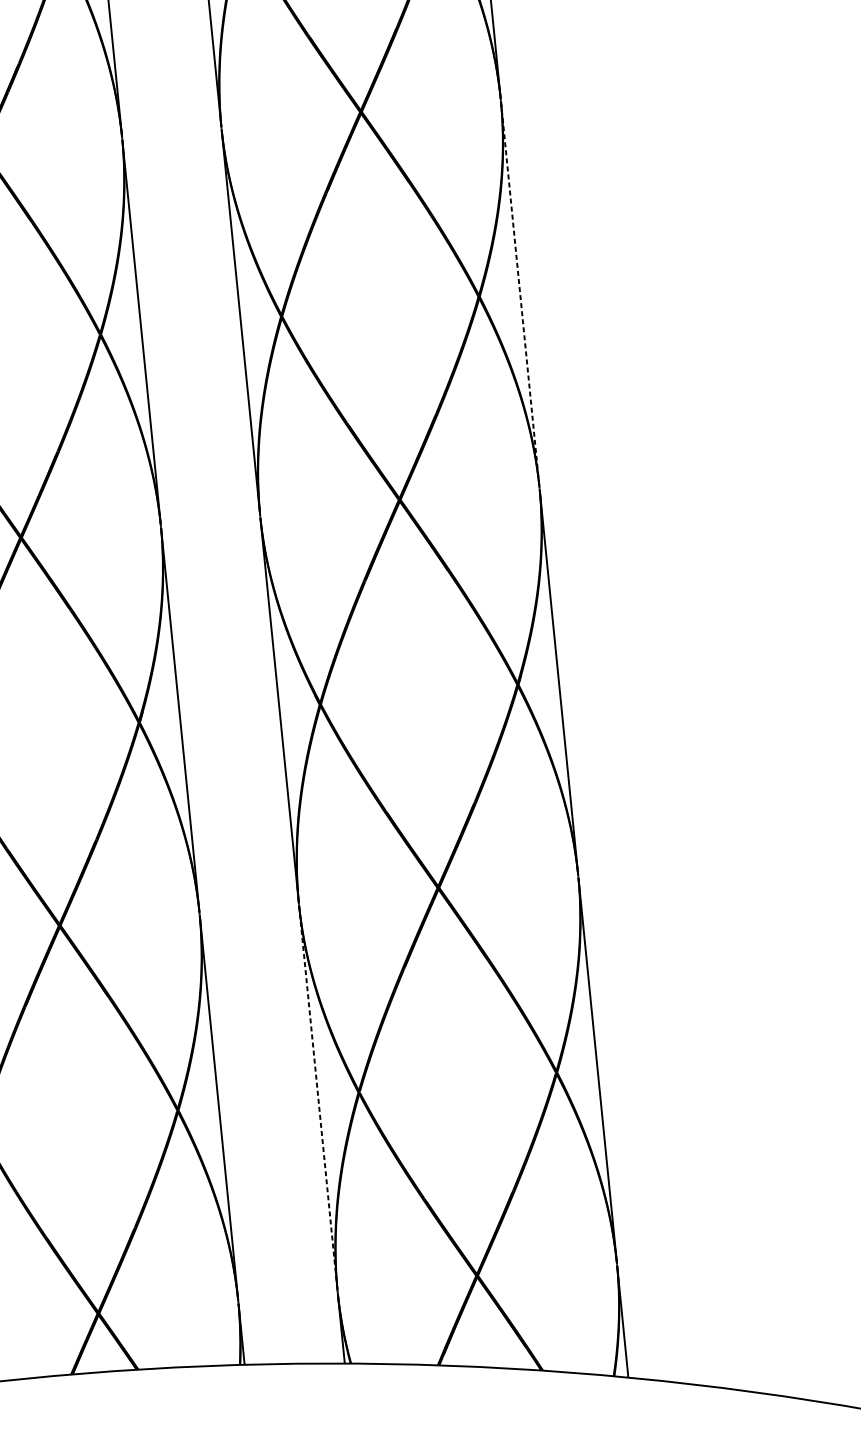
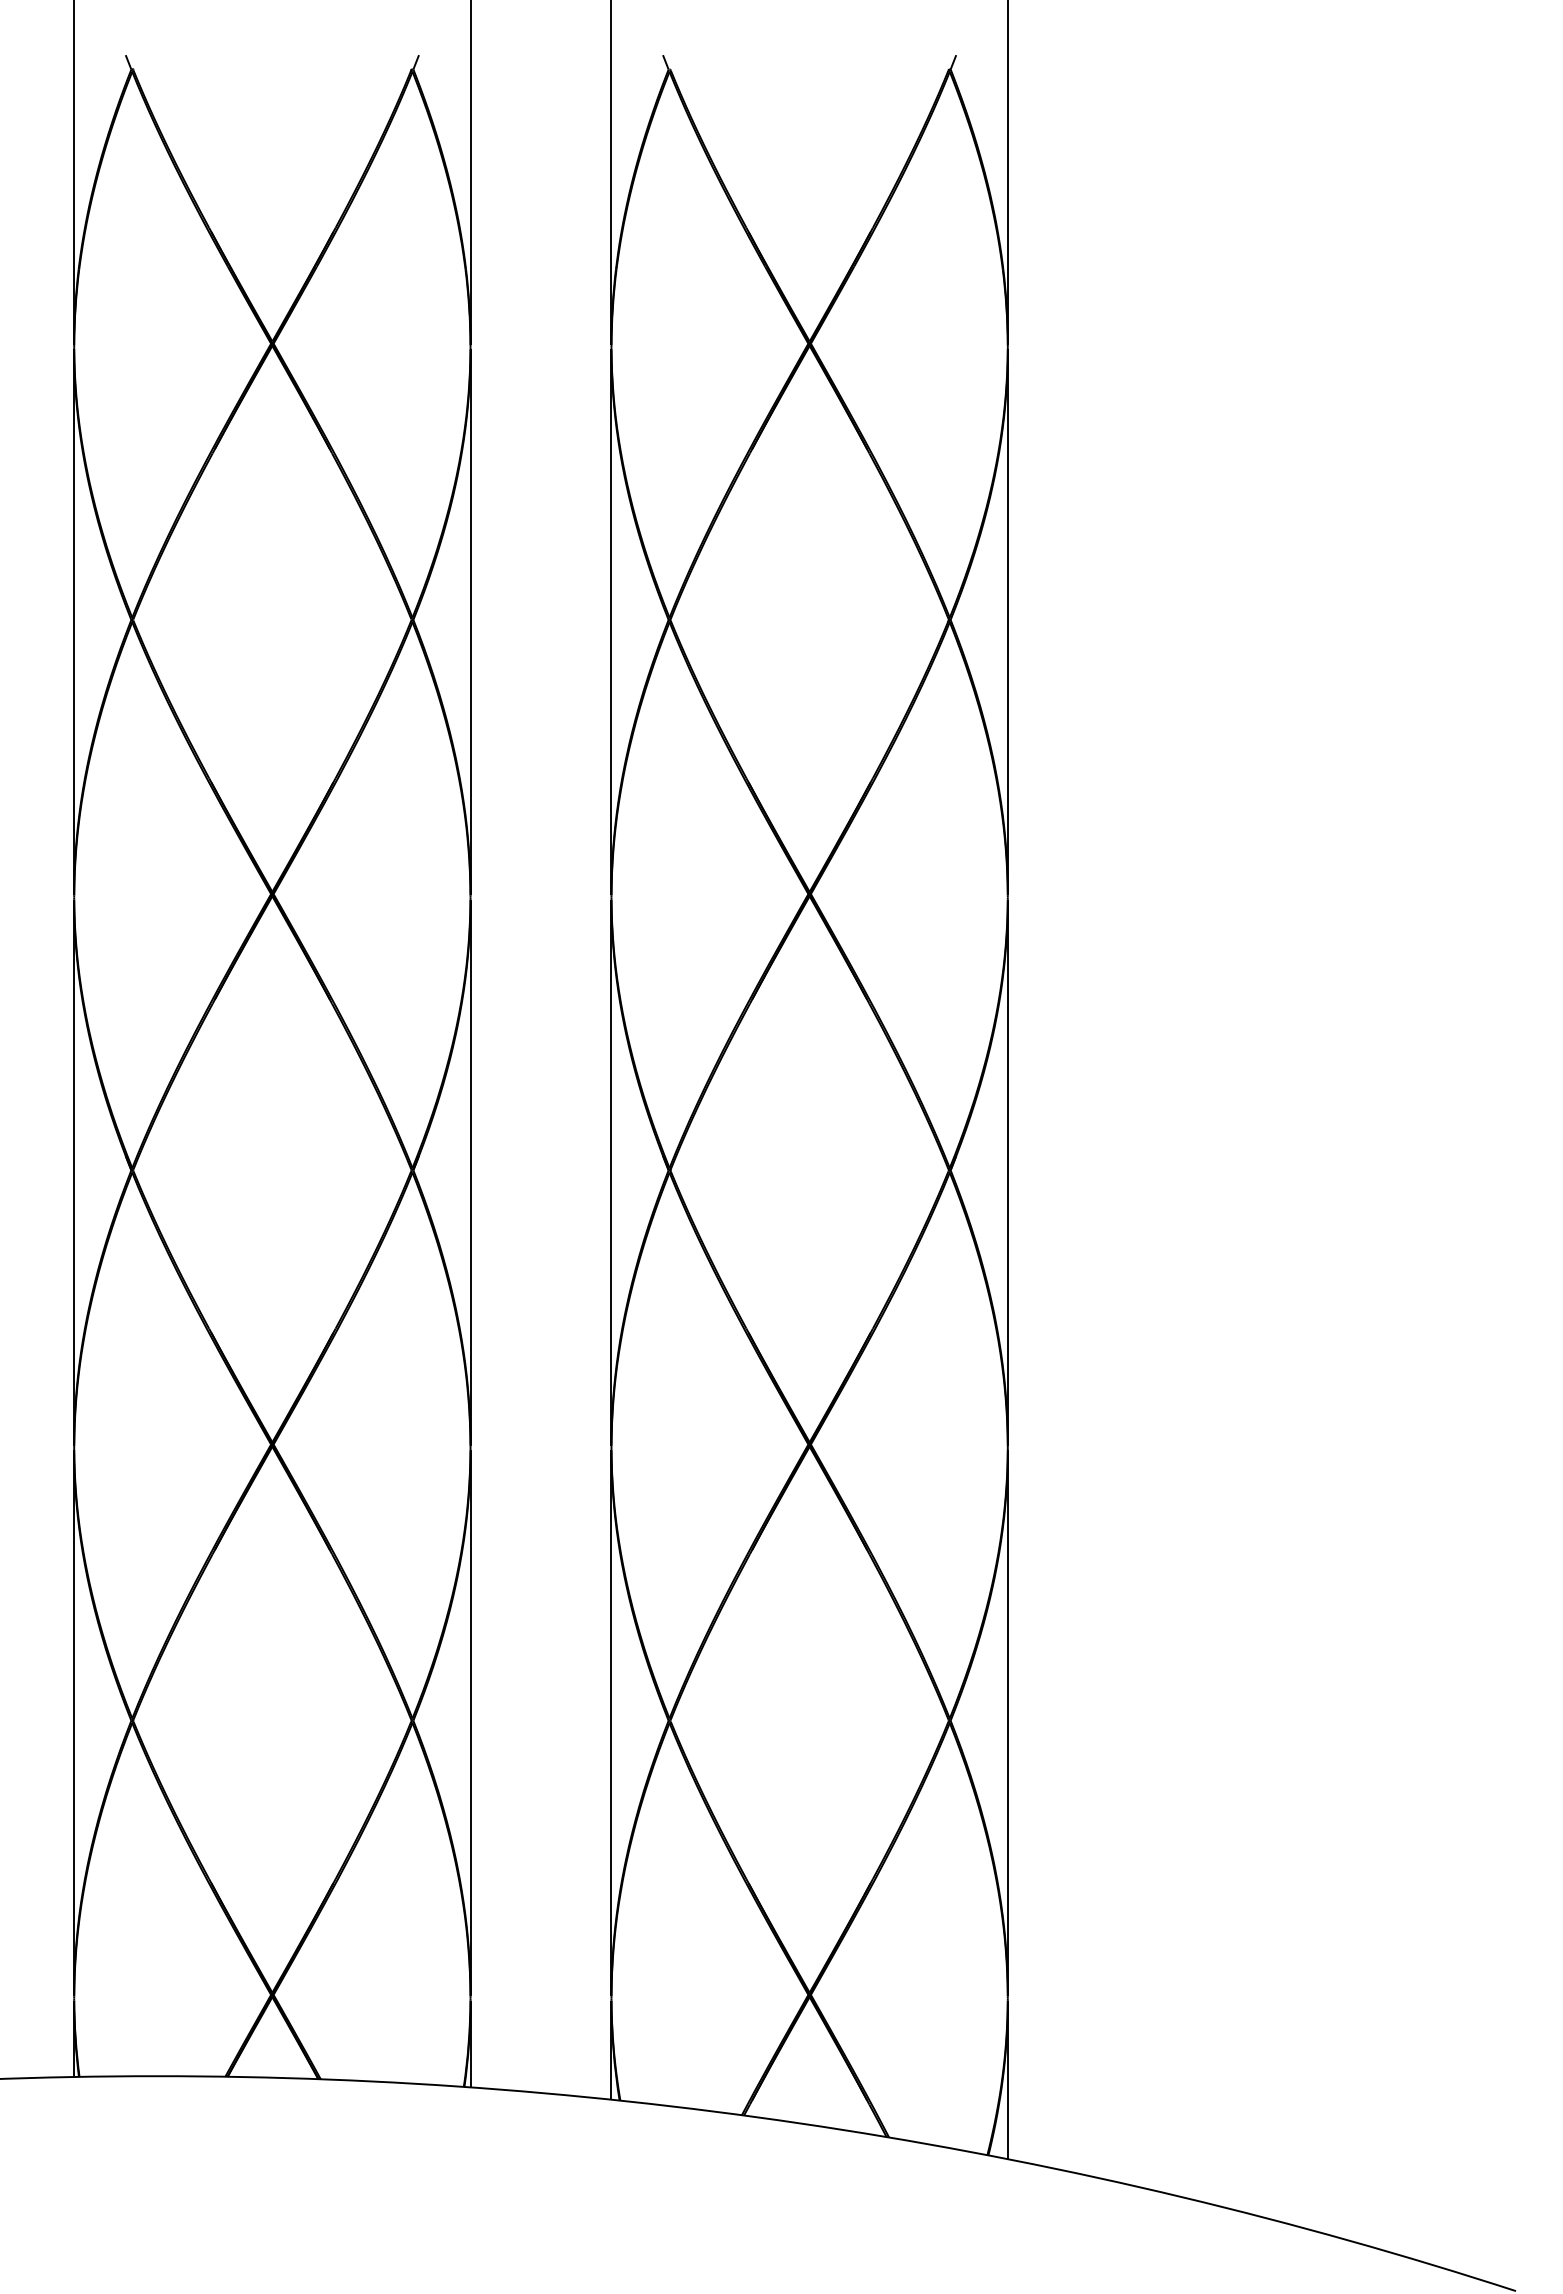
line: (520, 294) -> (1007, 622), dashed -> solid
line: (318, 1098) -> (611, 1723), dashed -> solid

